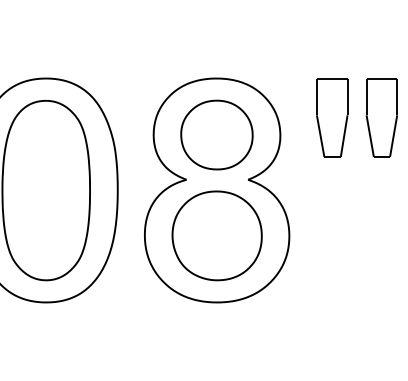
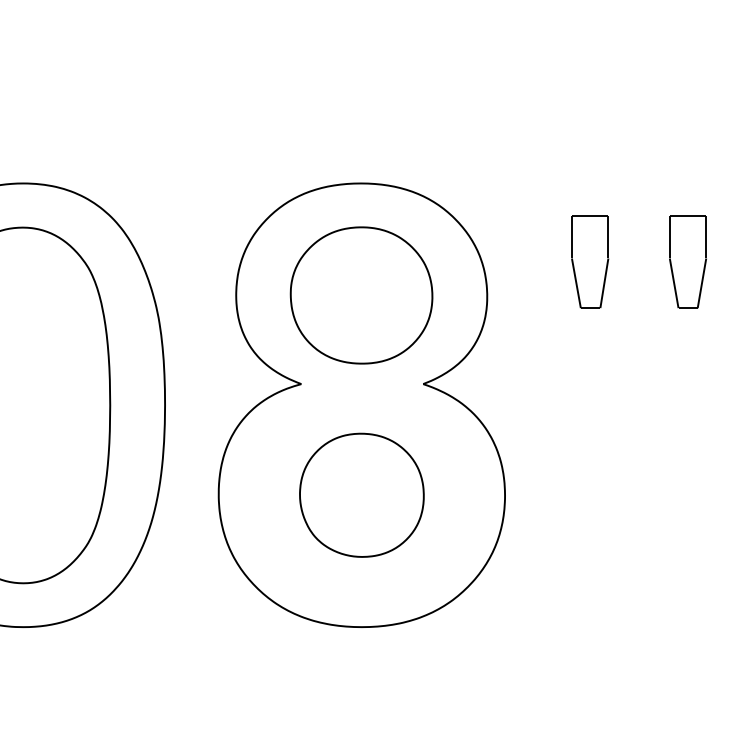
part: (332, 117) -> (590, 260), size x0.6
part: (381, 117) -> (687, 260), size x0.6
part: (216, 235) -> (360, 494), size x0.7

